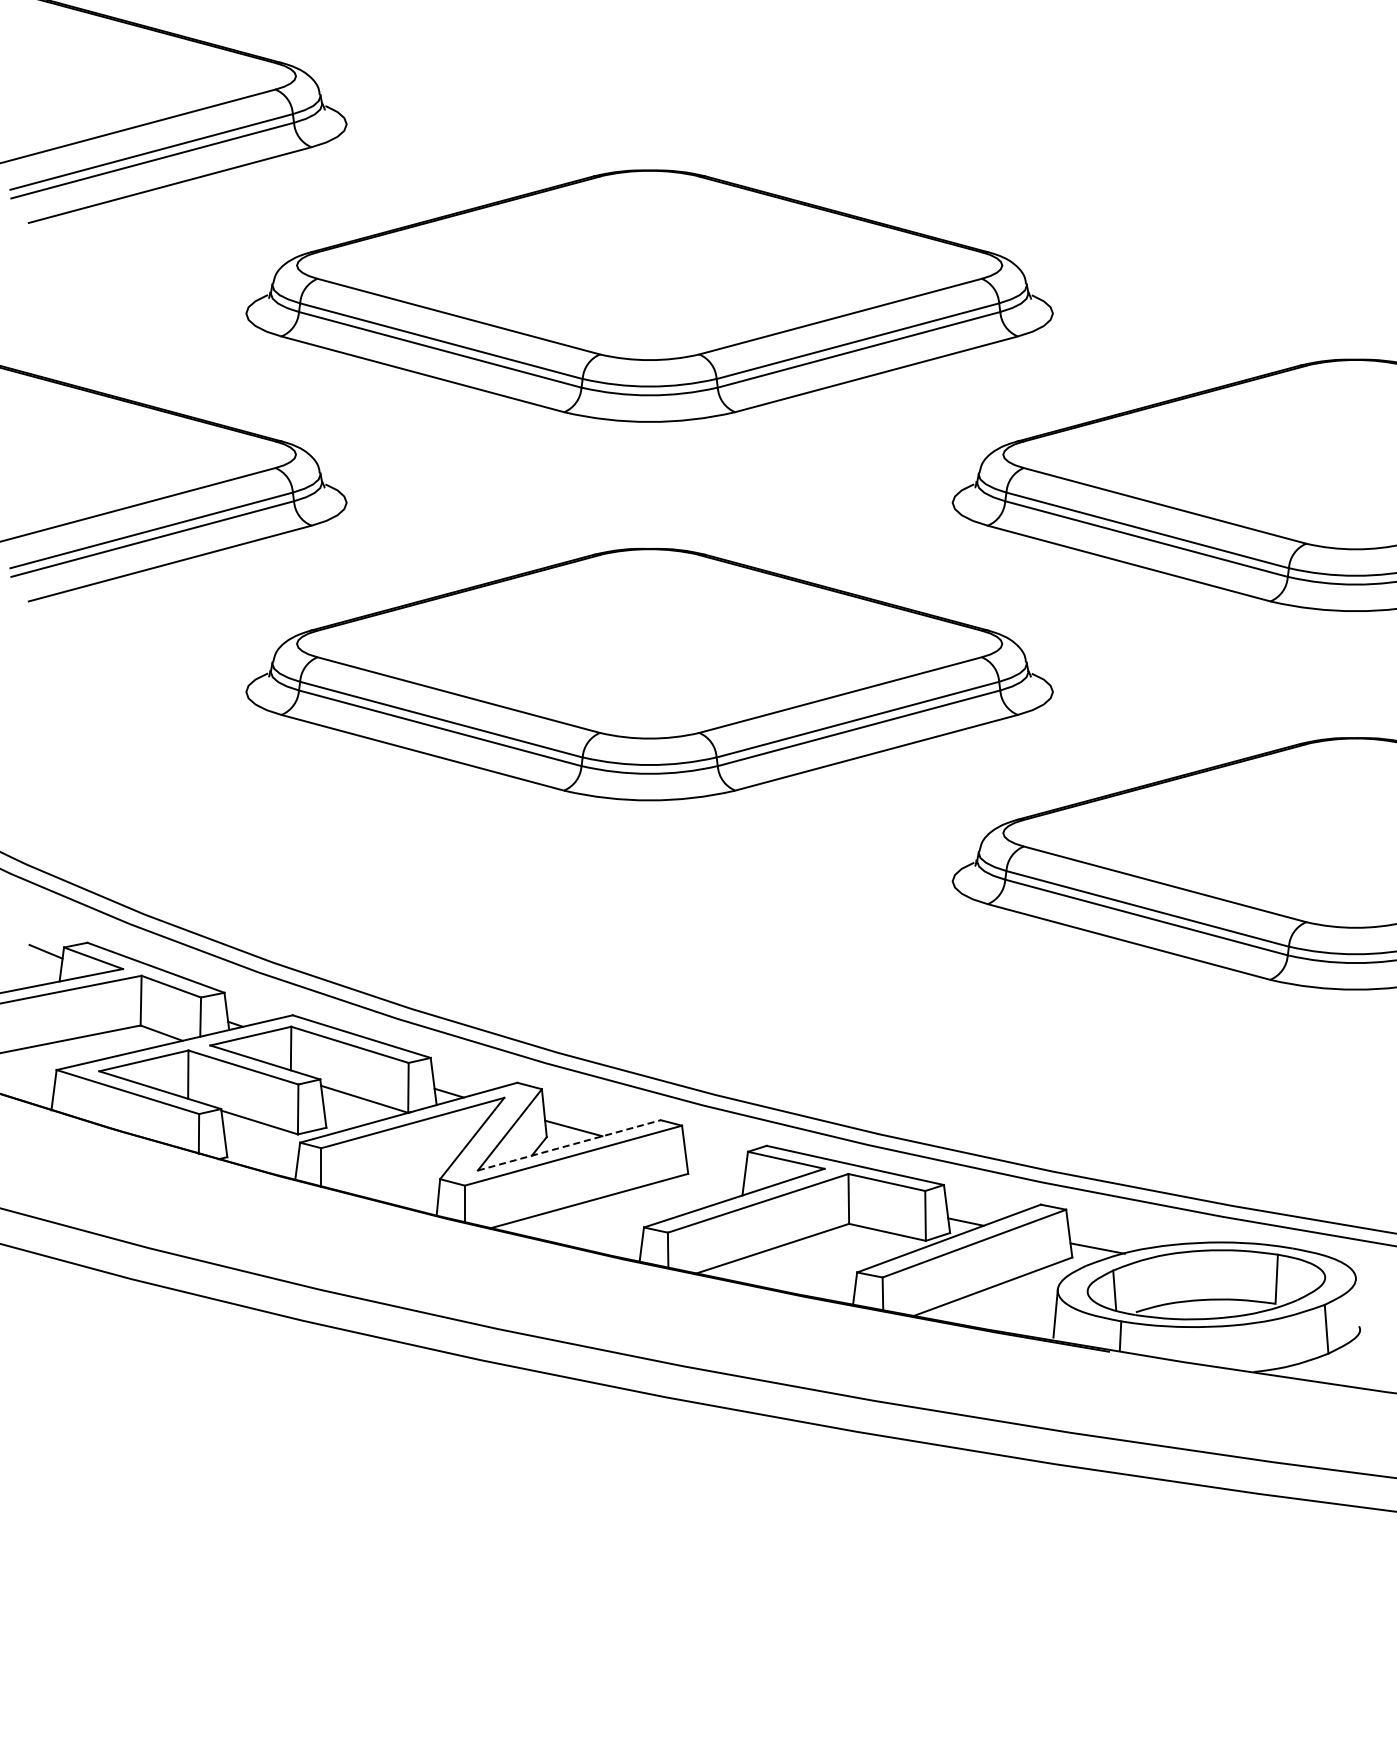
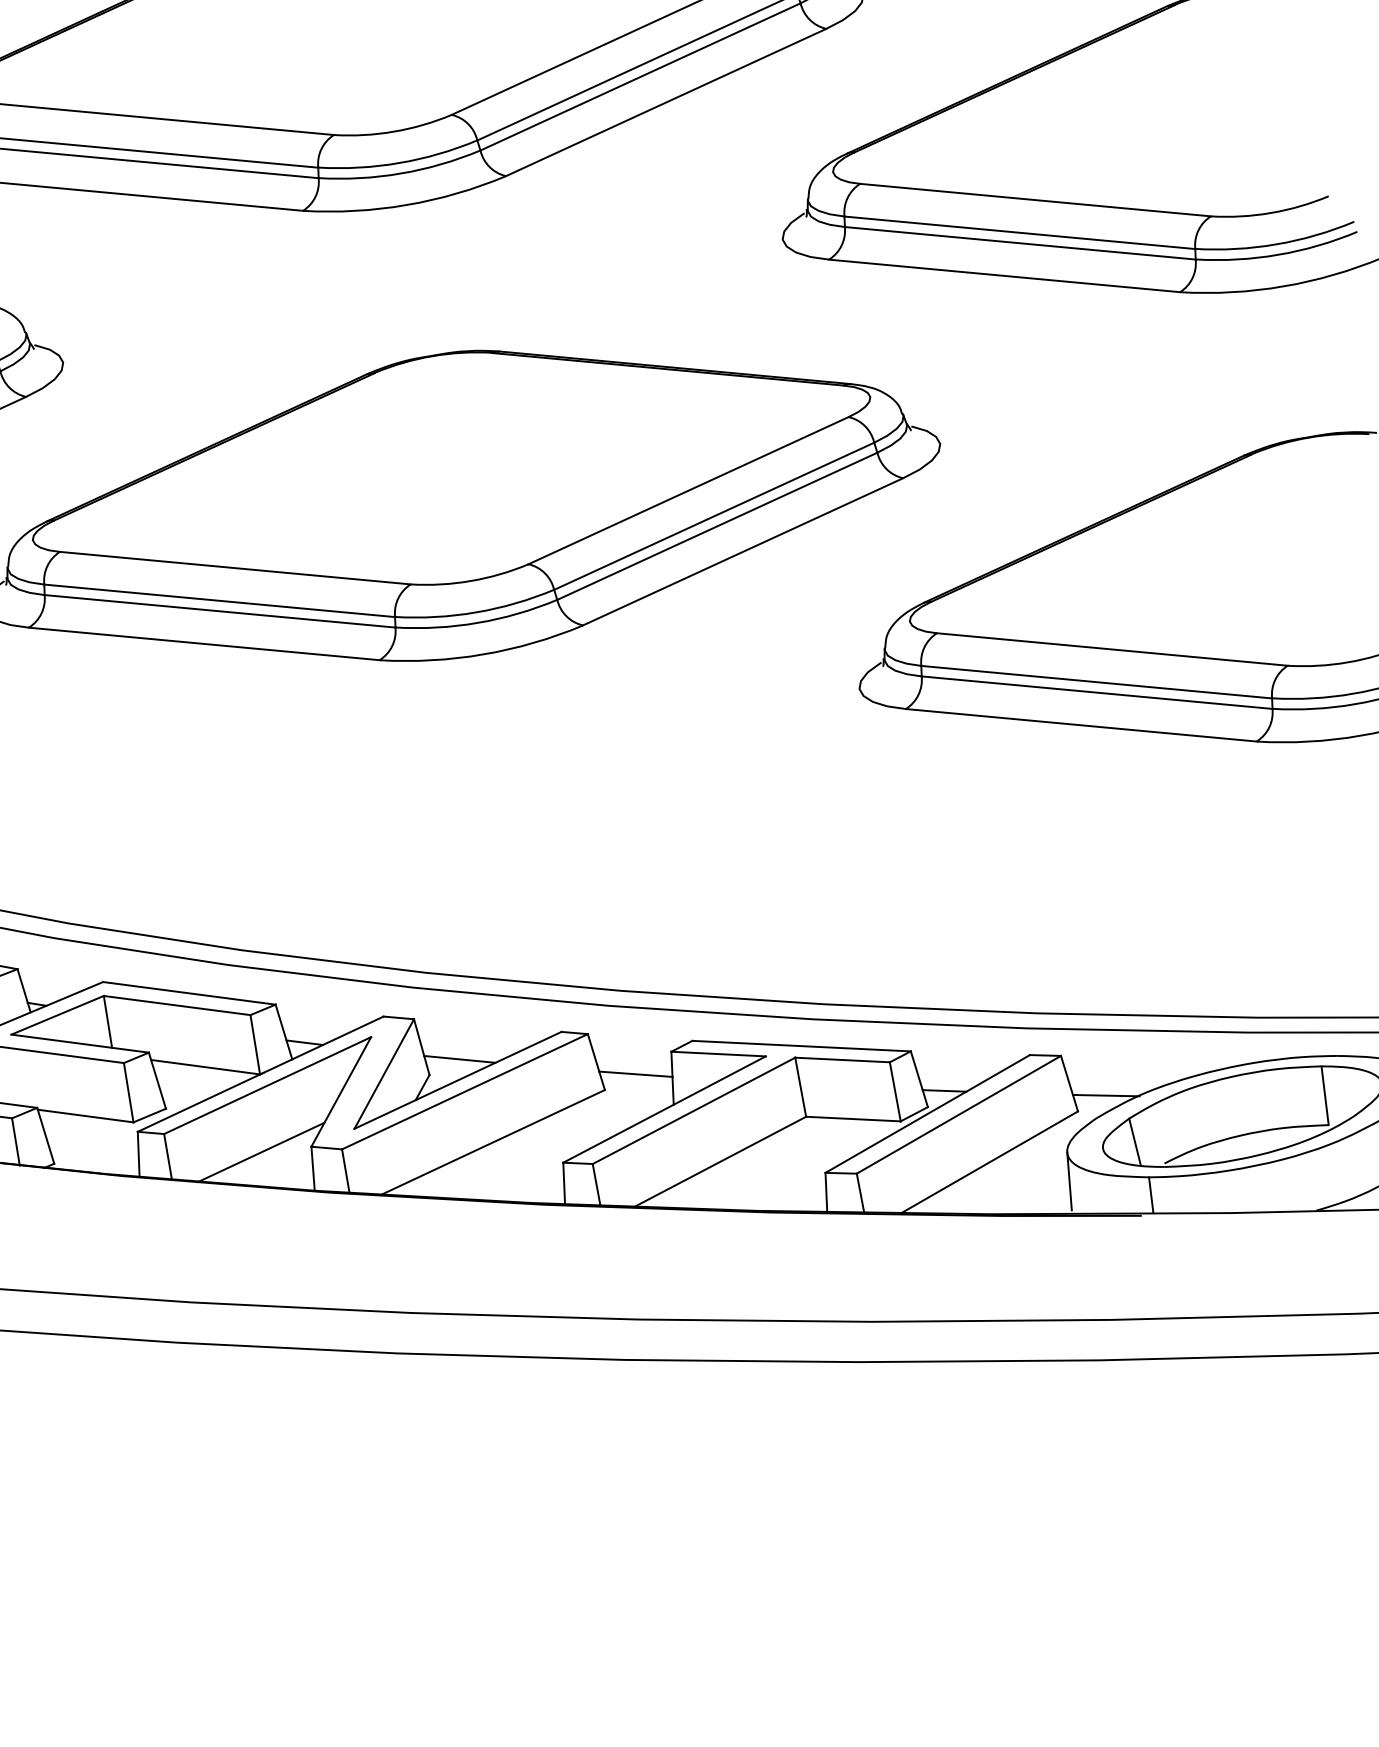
line: (569, 1145) -> (458, 1080), dashed -> solid
line: (715, 1164) -> (635, 1073), added
line: (398, 1176) -> (261, 1151), added

